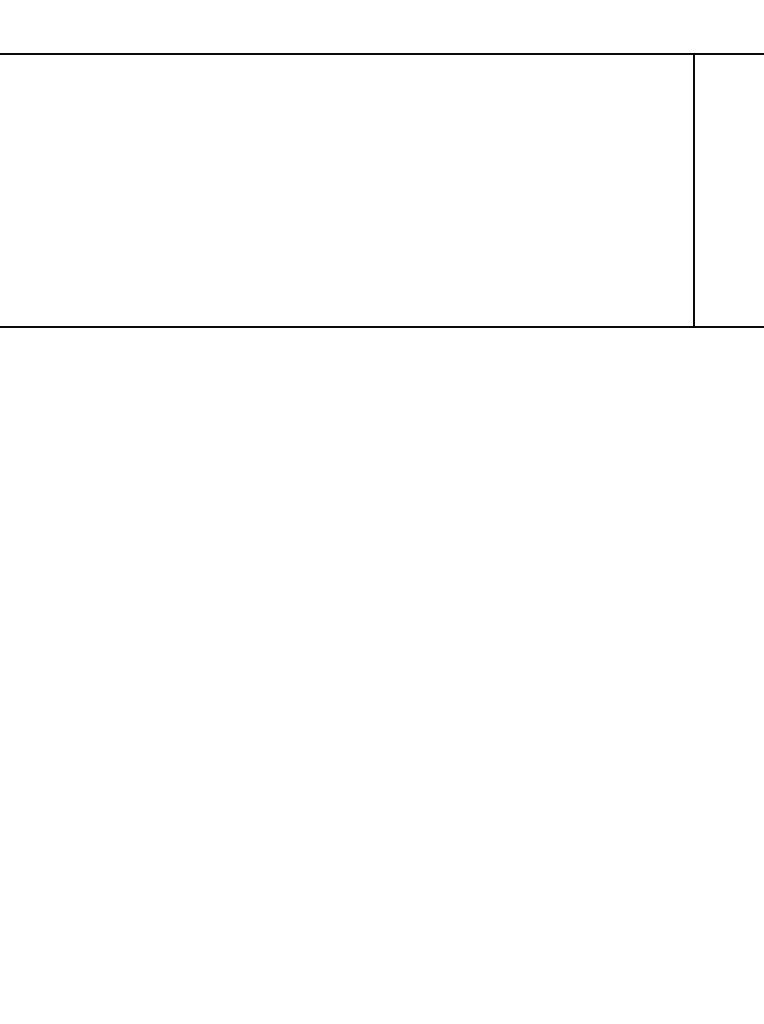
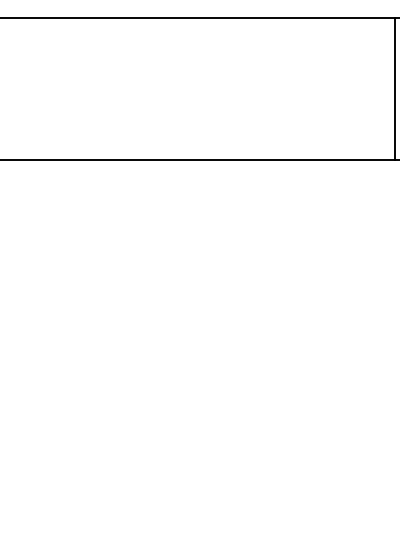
line: (693, 189) -> (395, 88), moved

